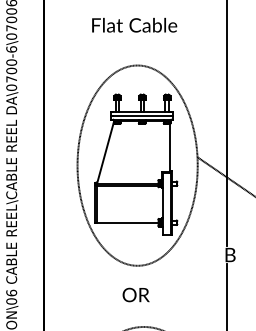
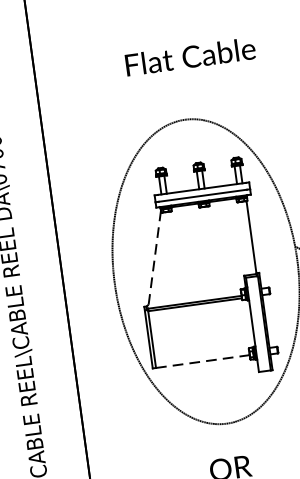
text: (134, 24) -> (190, 55), moved
line: (105, 153) -> (154, 259), solid -> dashed
line: (127, 223) -> (202, 361), solid -> dashed

